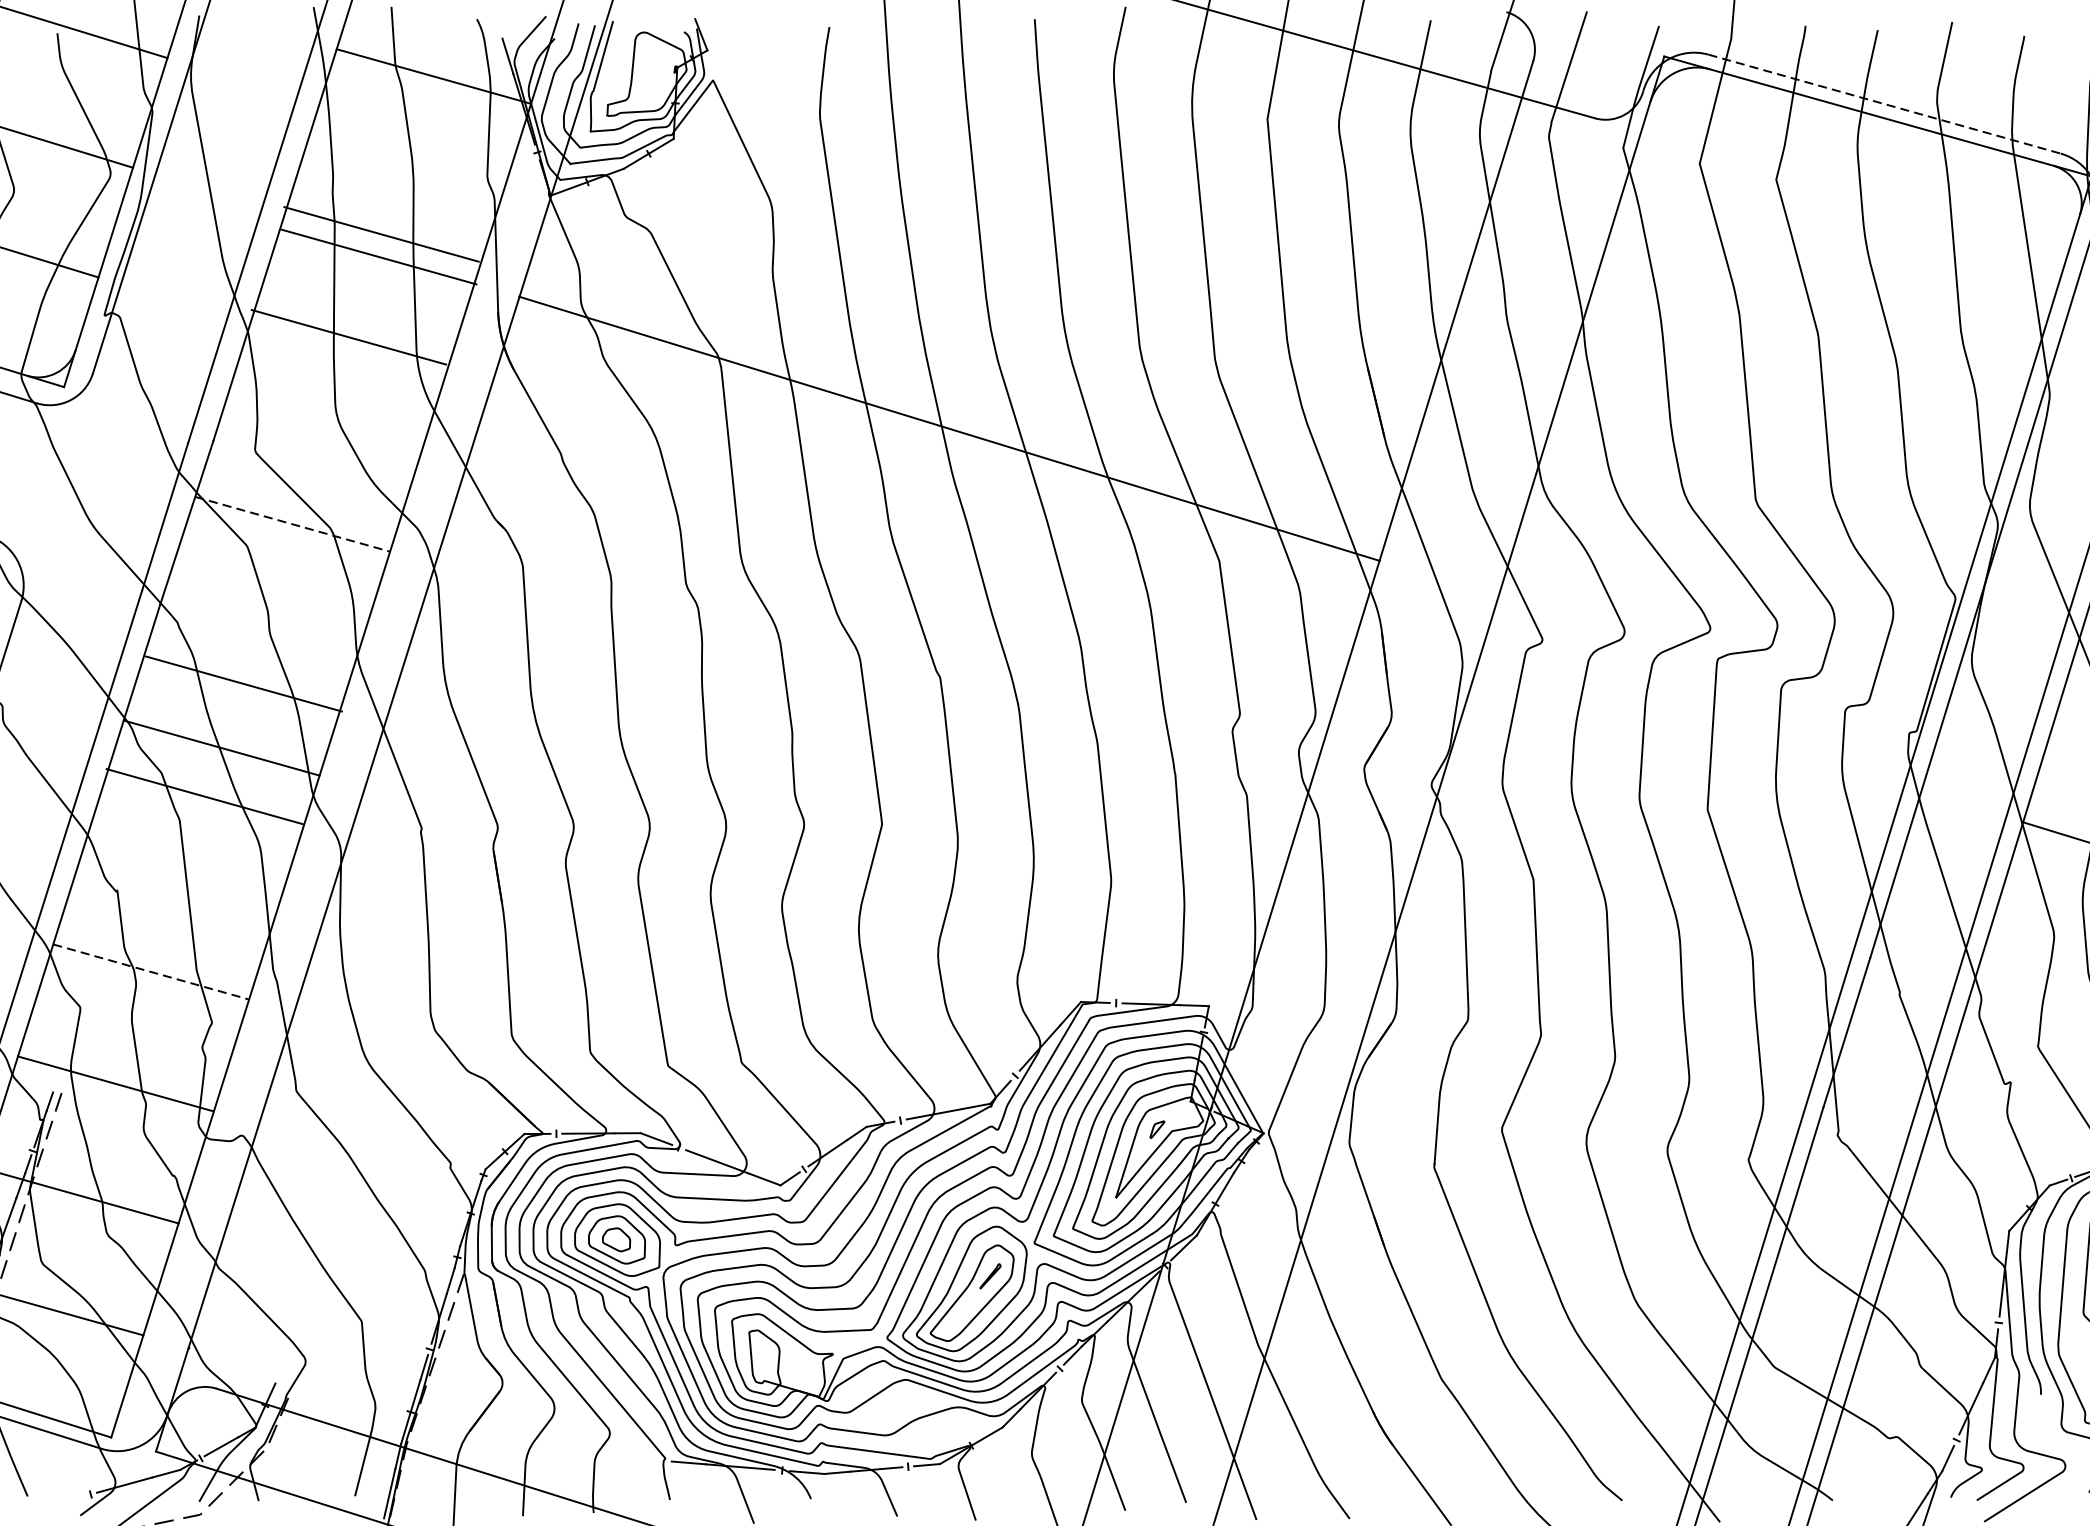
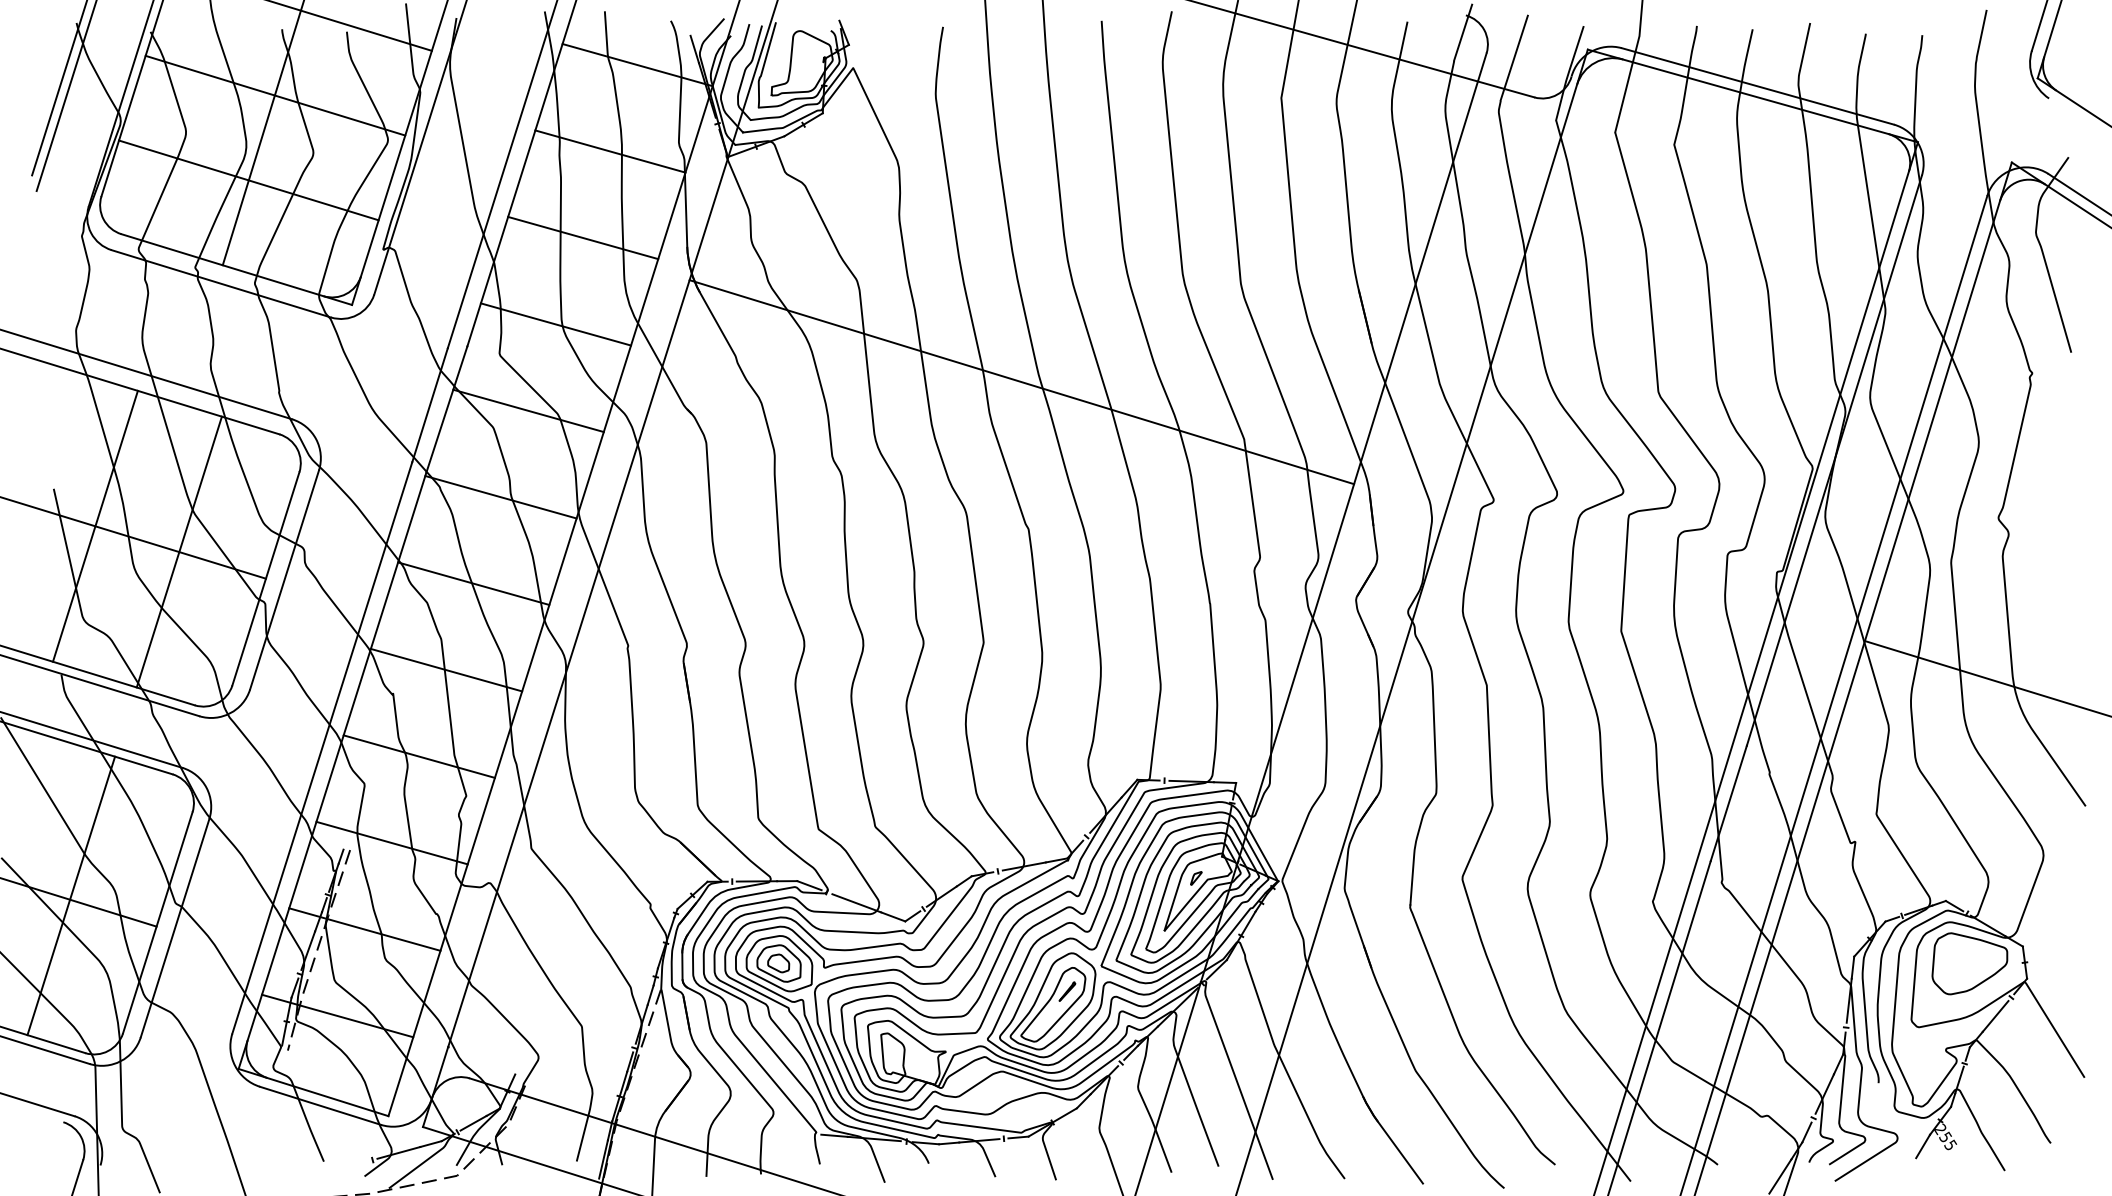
line: (1885, 104) -> (1758, 86), dashed -> solid
line: (381, 233) -> (583, 237), moved
line: (379, 257) -> (610, 151), moved
line: (348, 337) -> (555, 324), moved
line: (949, 429) -> (1021, 382), moved
line: (293, 525) -> (529, 411), dashed -> solid
line: (243, 684) -> (500, 497), moved
line: (204, 795) -> (446, 669), moved
line: (151, 971) -> (419, 756), dashed -> solid

